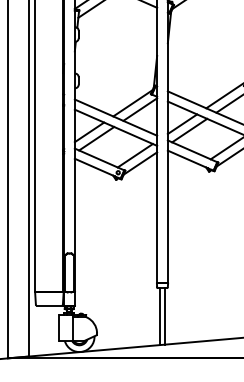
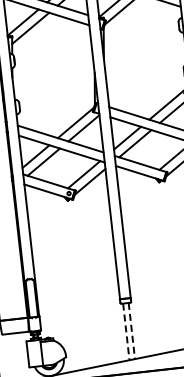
line: (159, 316) -> (126, 331), solid -> dashed
line: (165, 316) -> (132, 331), solid -> dashed

